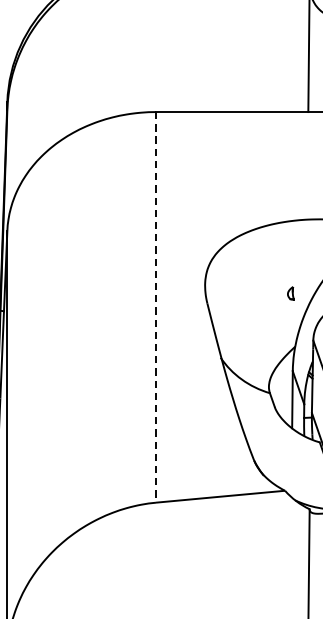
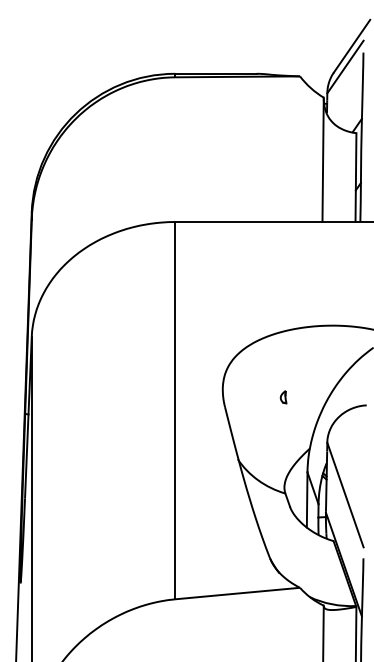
part: (290, 293) -> (283, 397), moved
line: (156, 307) -> (175, 410), dashed -> solid

